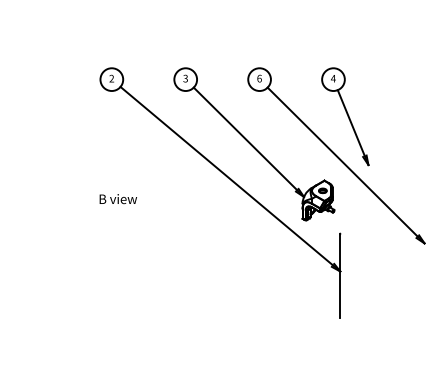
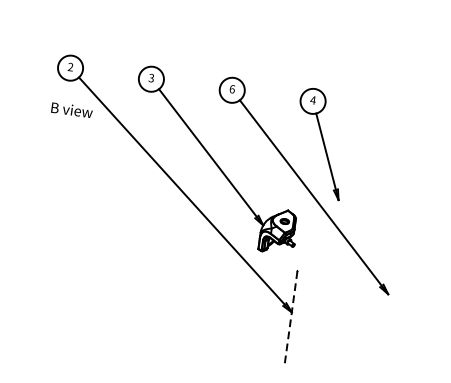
text: (117, 199) -> (71, 110), moved
line: (340, 276) -> (291, 317), solid -> dashed

